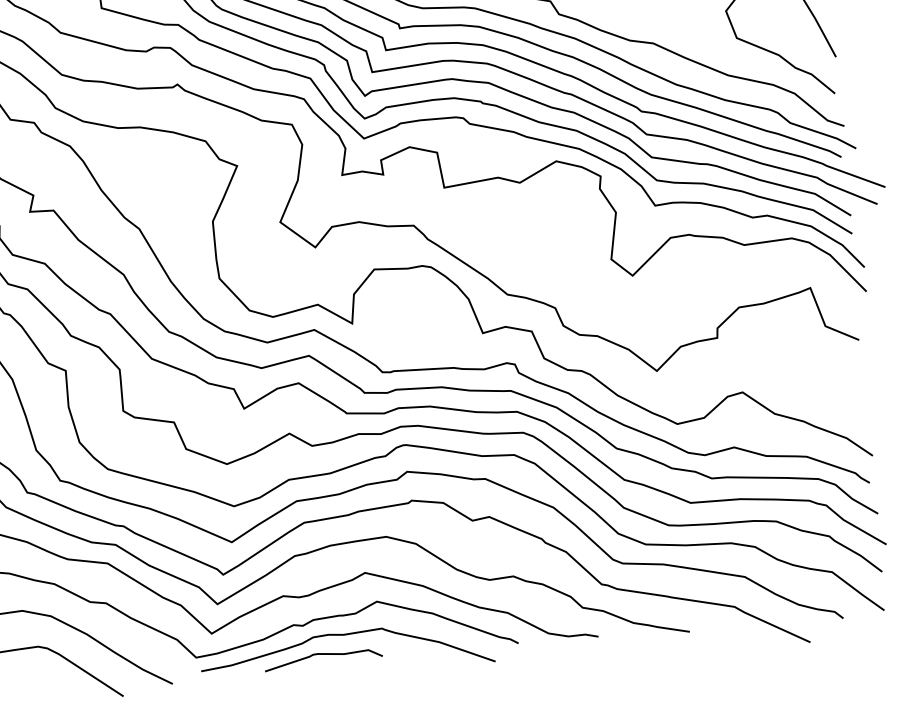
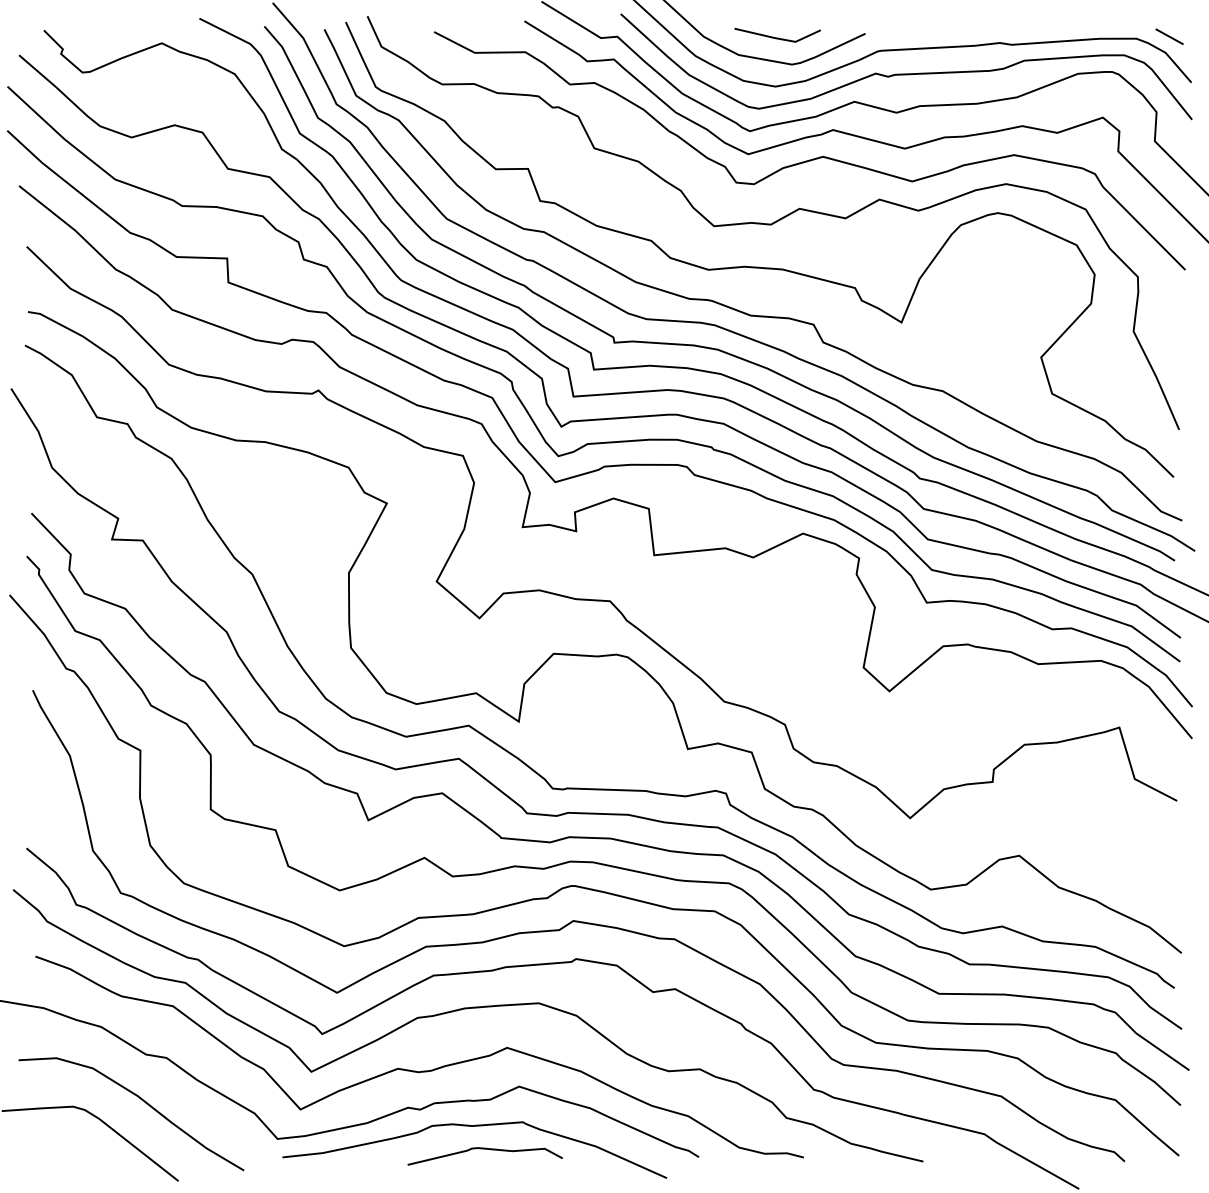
curve: (322, 654) -> (484, 1149), moved

